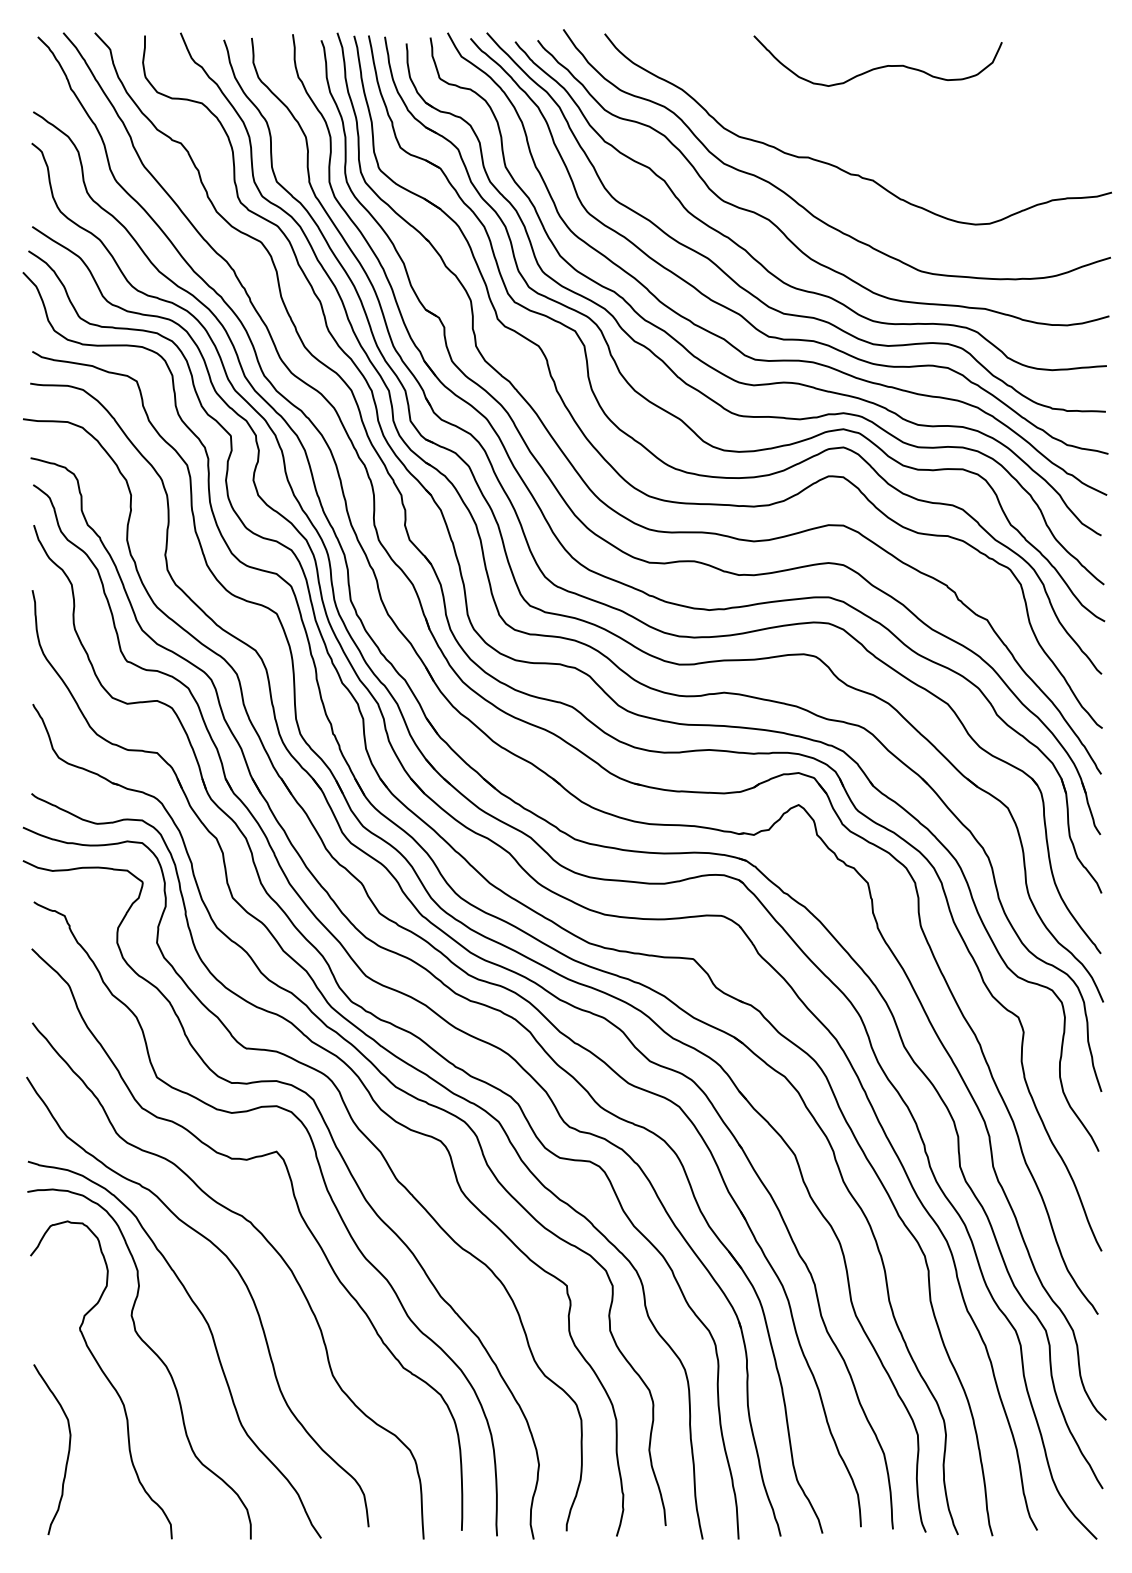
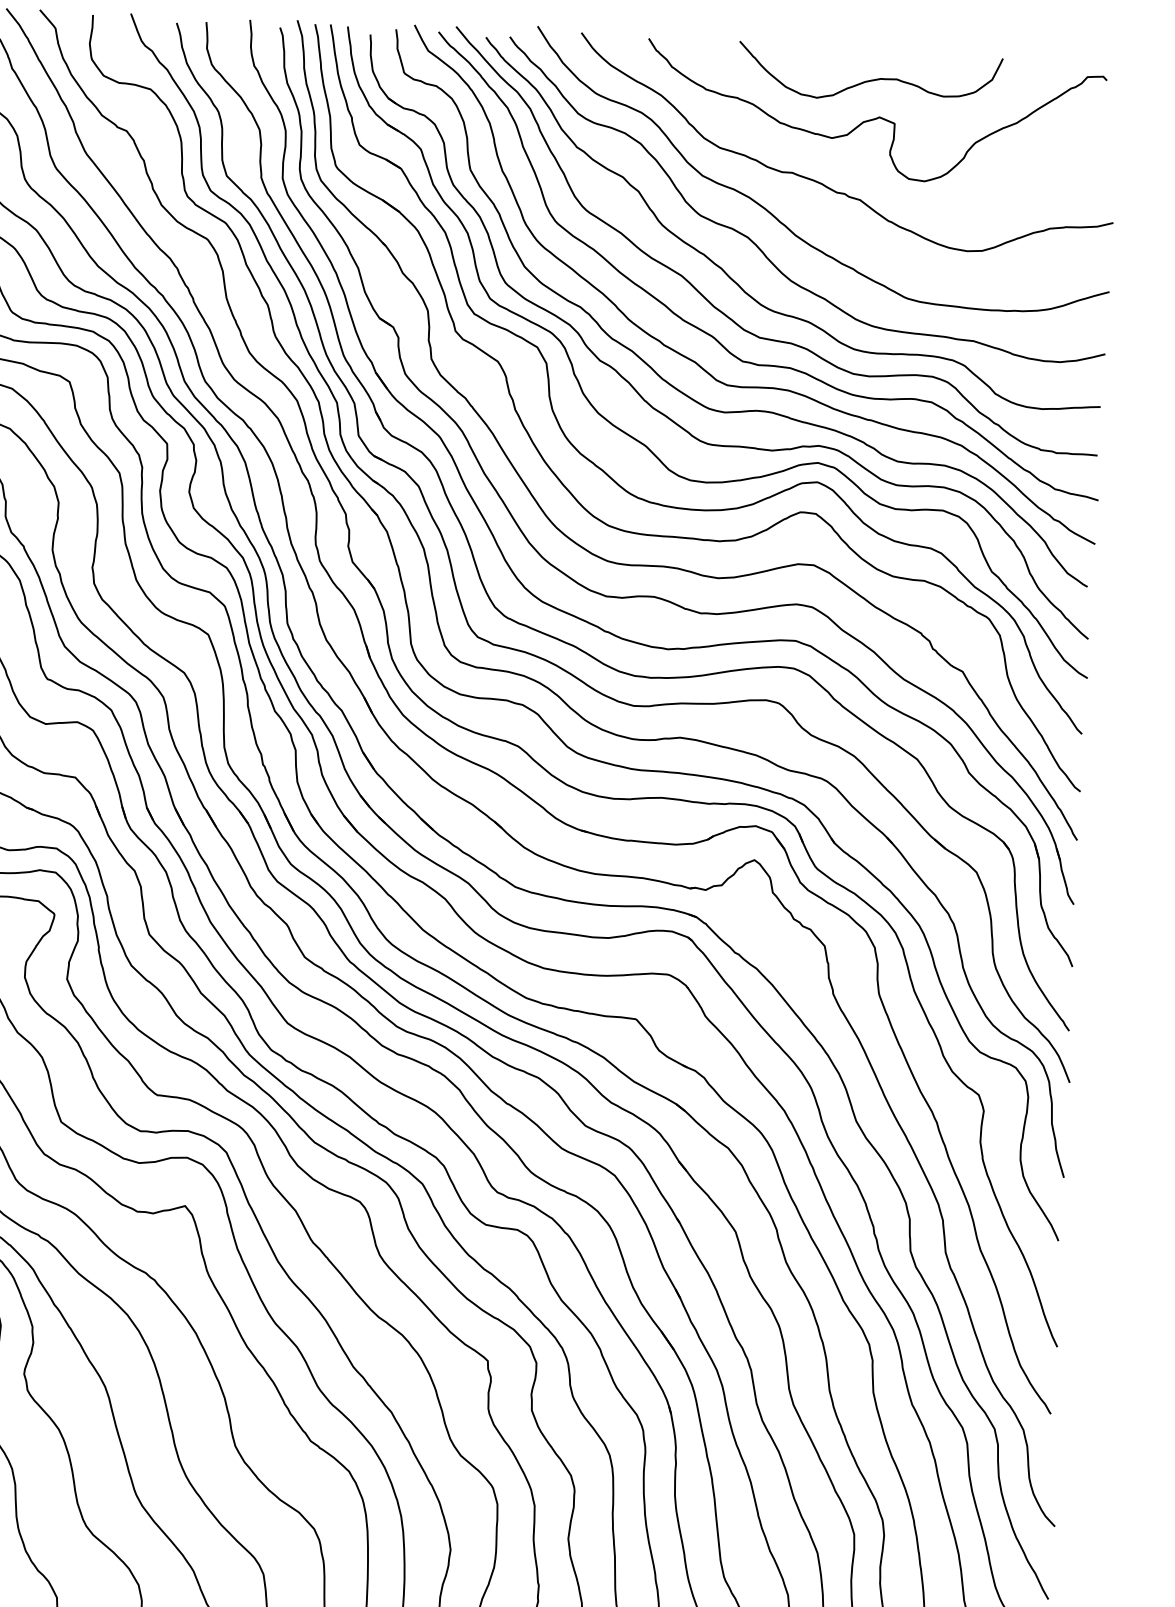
curve: (884, 102) -> (875, 117), added

